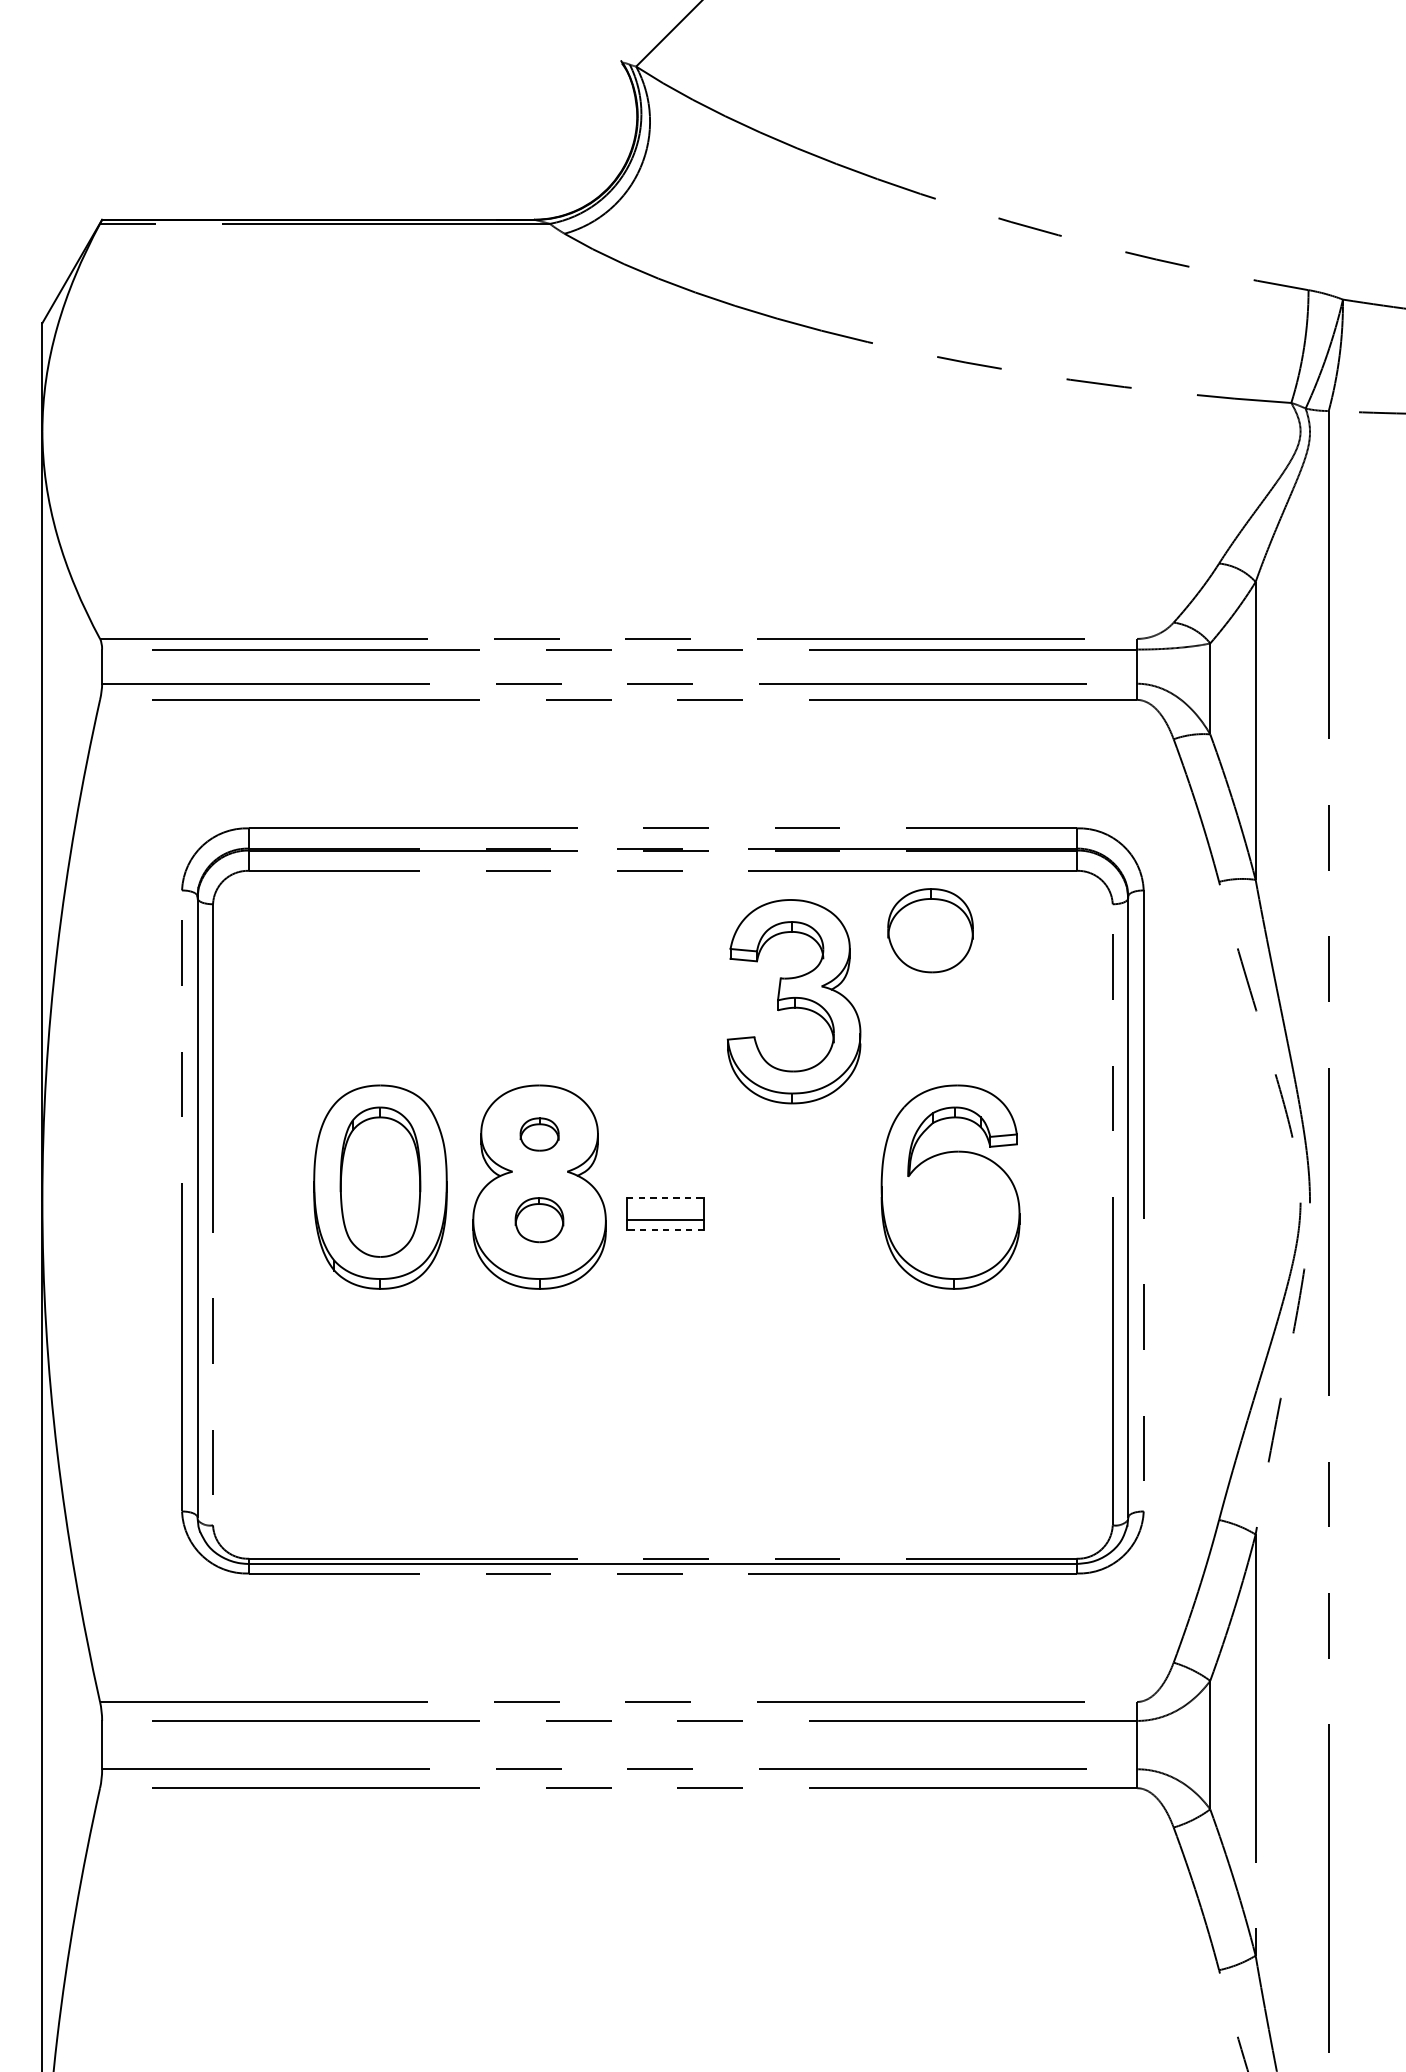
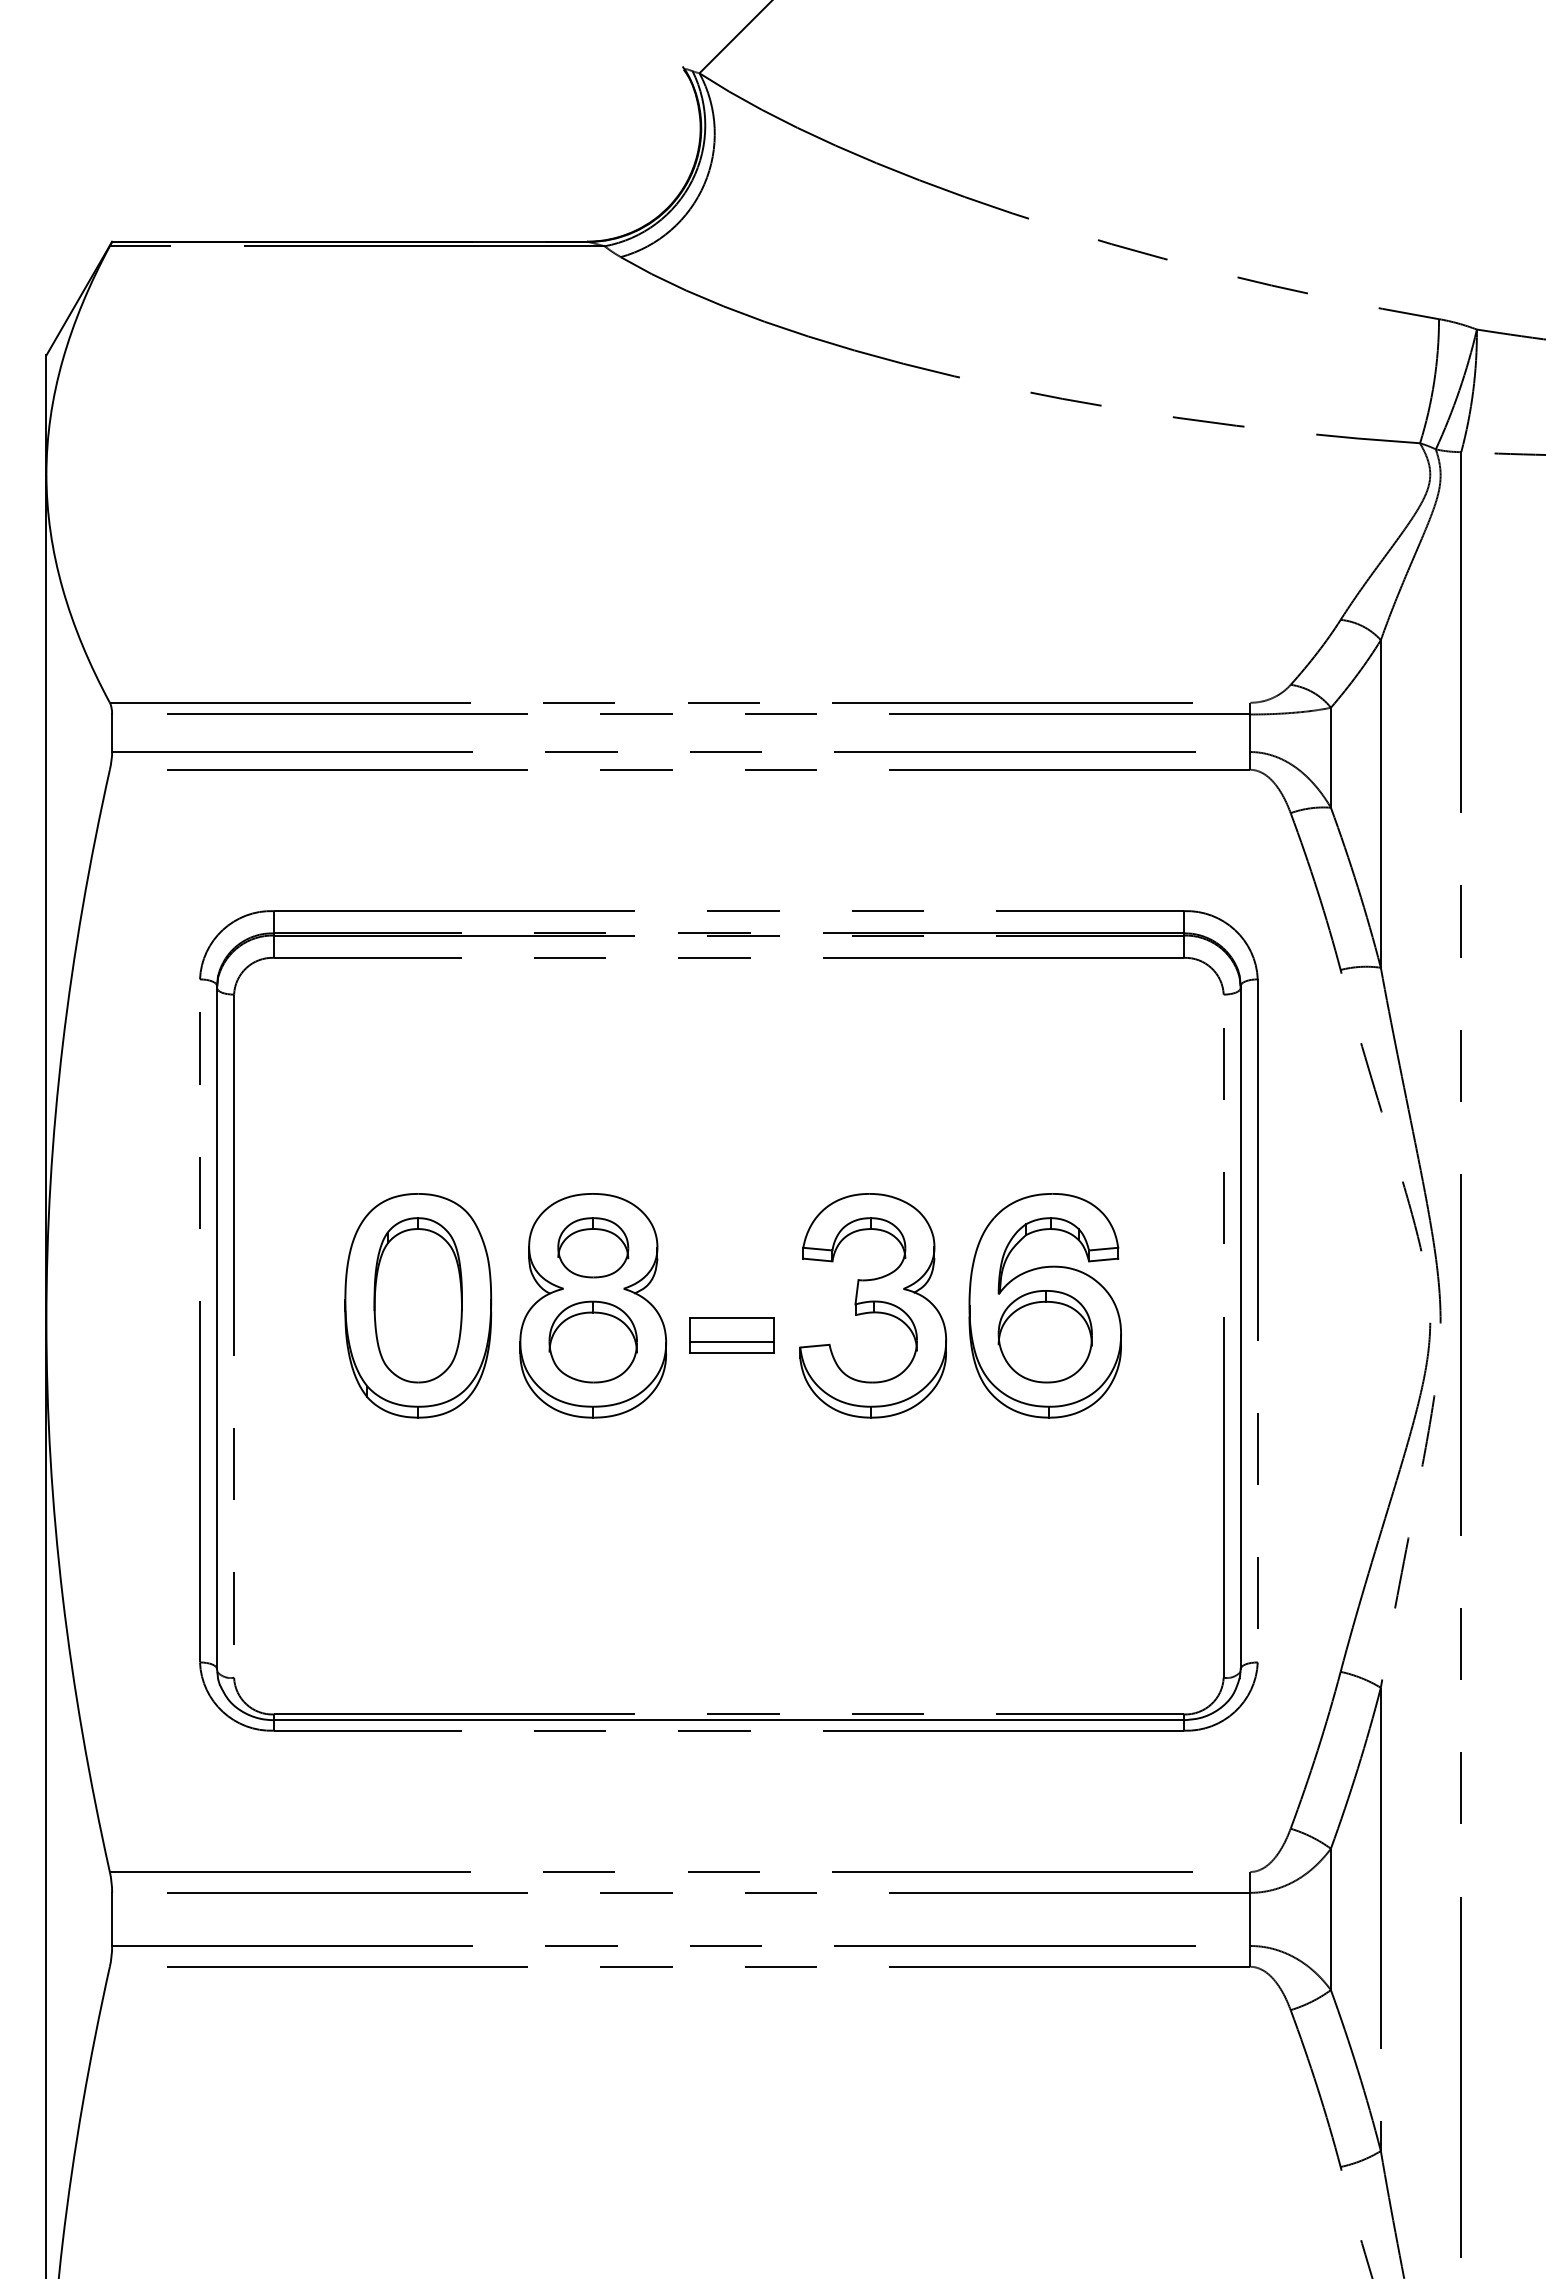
part: (929, 930) -> (1044, 1336), moved
part: (793, 1001) -> (872, 1305), moved
part: (539, 1134) -> (593, 1247), size x1.67
line: (666, 1197) -> (732, 1317), dashed -> solid
part: (538, 1219) -> (592, 1341), size x1.67
line: (665, 1230) -> (731, 1353), dashed -> solid

